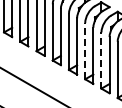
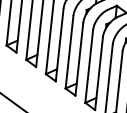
line: (85, 50) -> (69, 51), dashed -> solid
line: (101, 60) -> (89, 66), dashed -> solid

